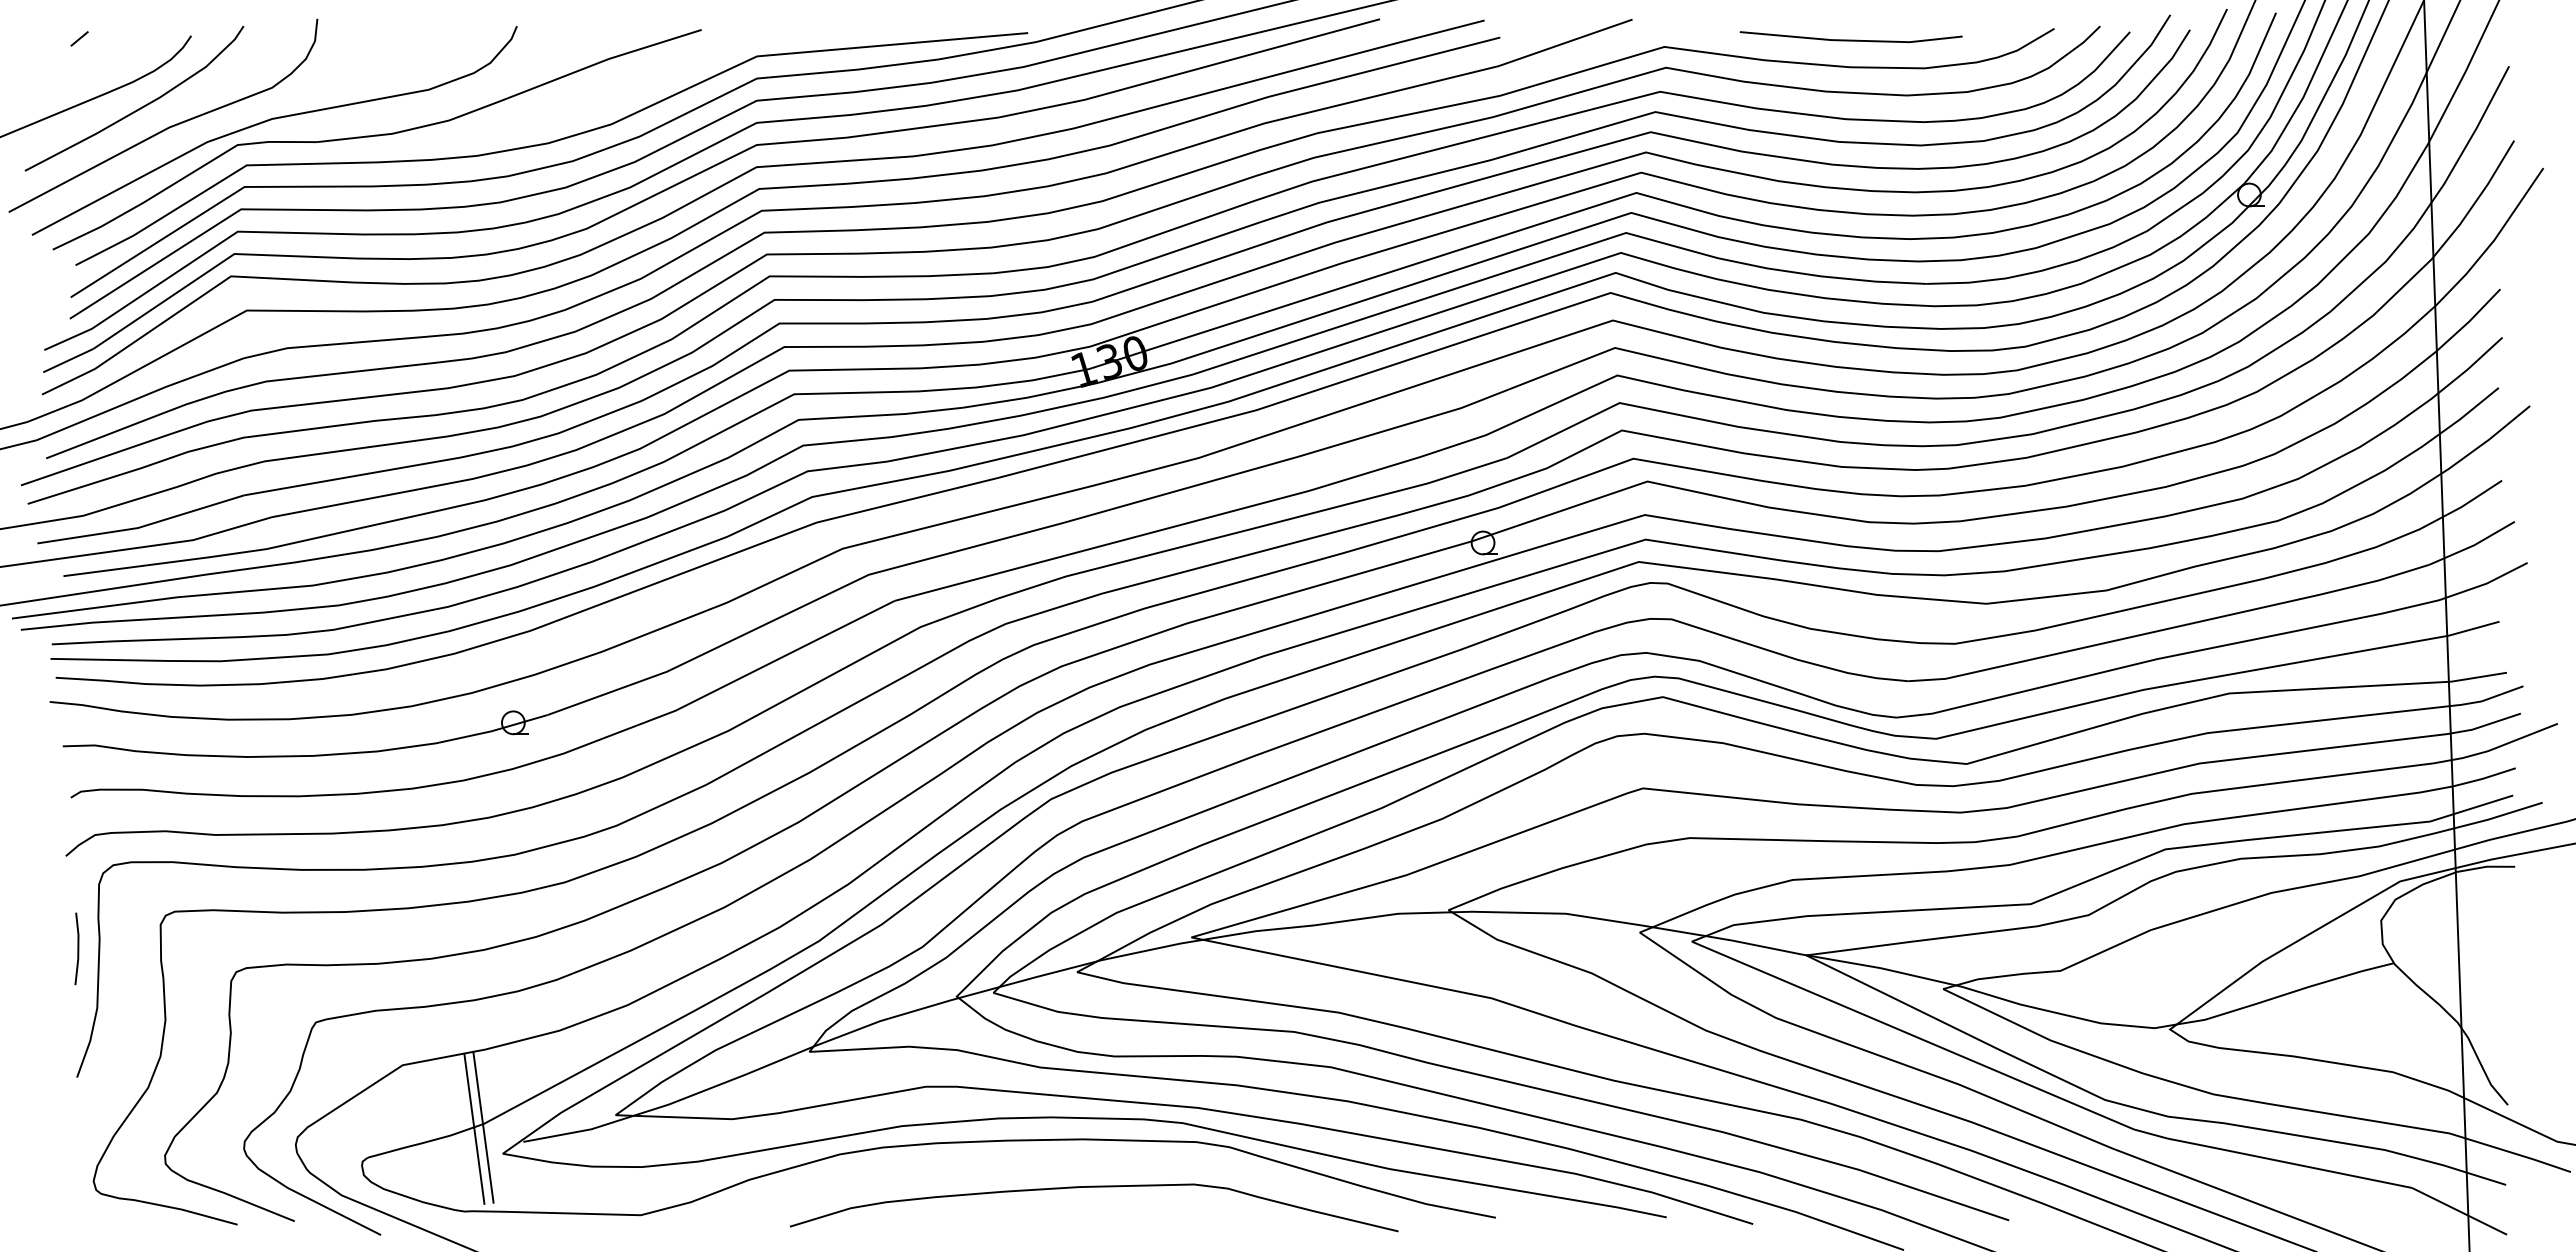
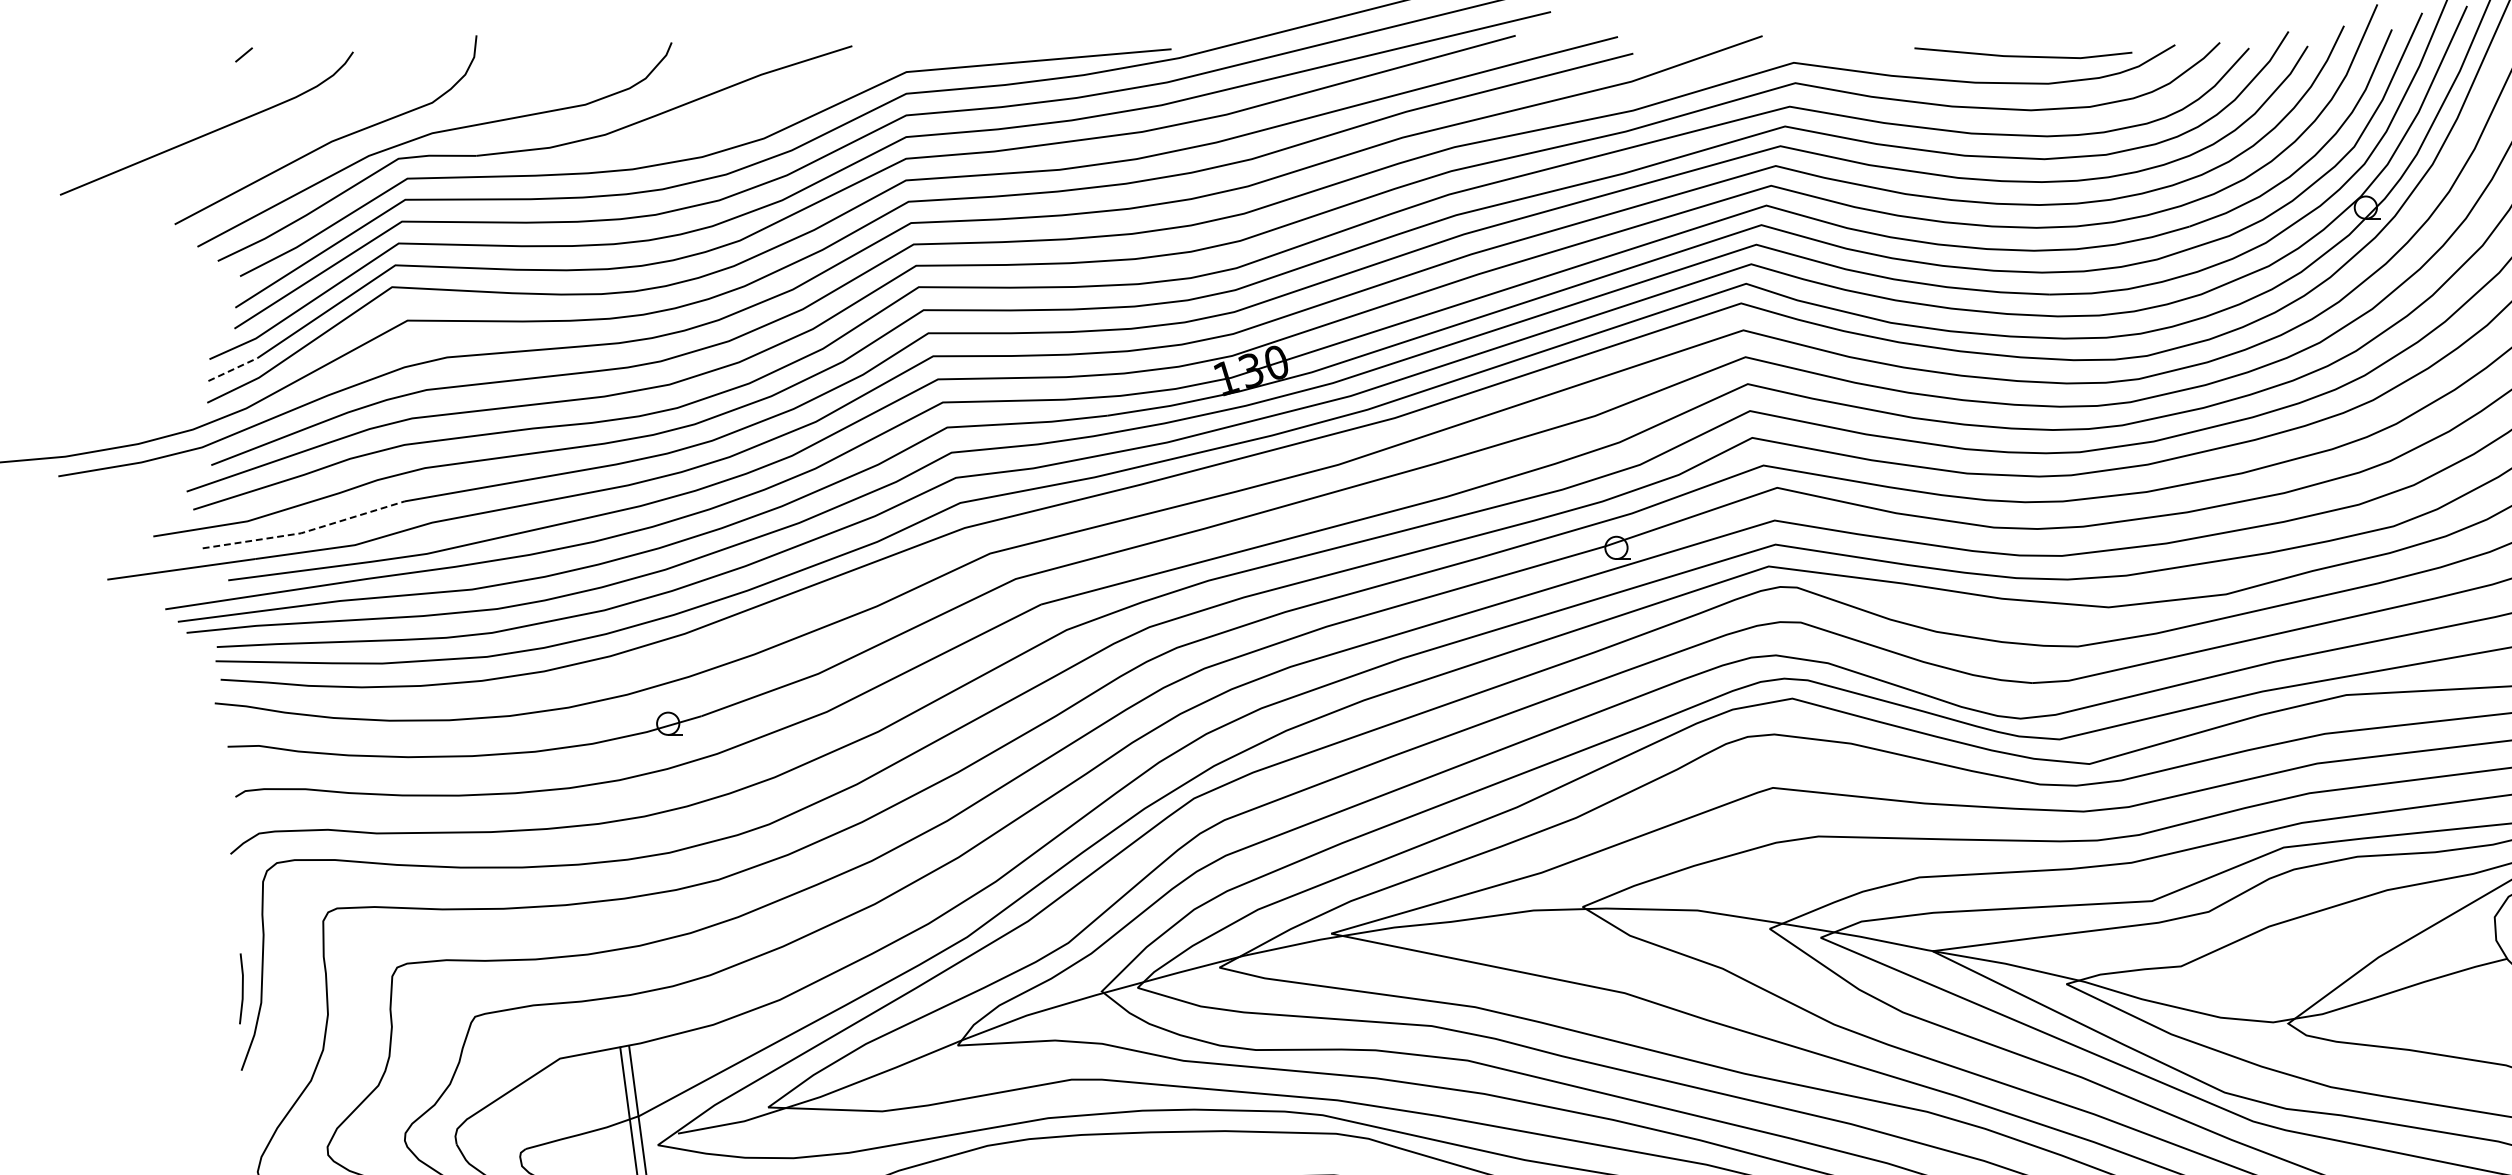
line: (1850, 39) -> (2022, 55), moved
curve: (141, 106) -> (304, 121), removed
line: (68, 360) -> (233, 369), solid -> dashed
line: (141, 526) -> (304, 531), solid -> dashed
line: (77, 948) -> (241, 988), moved

